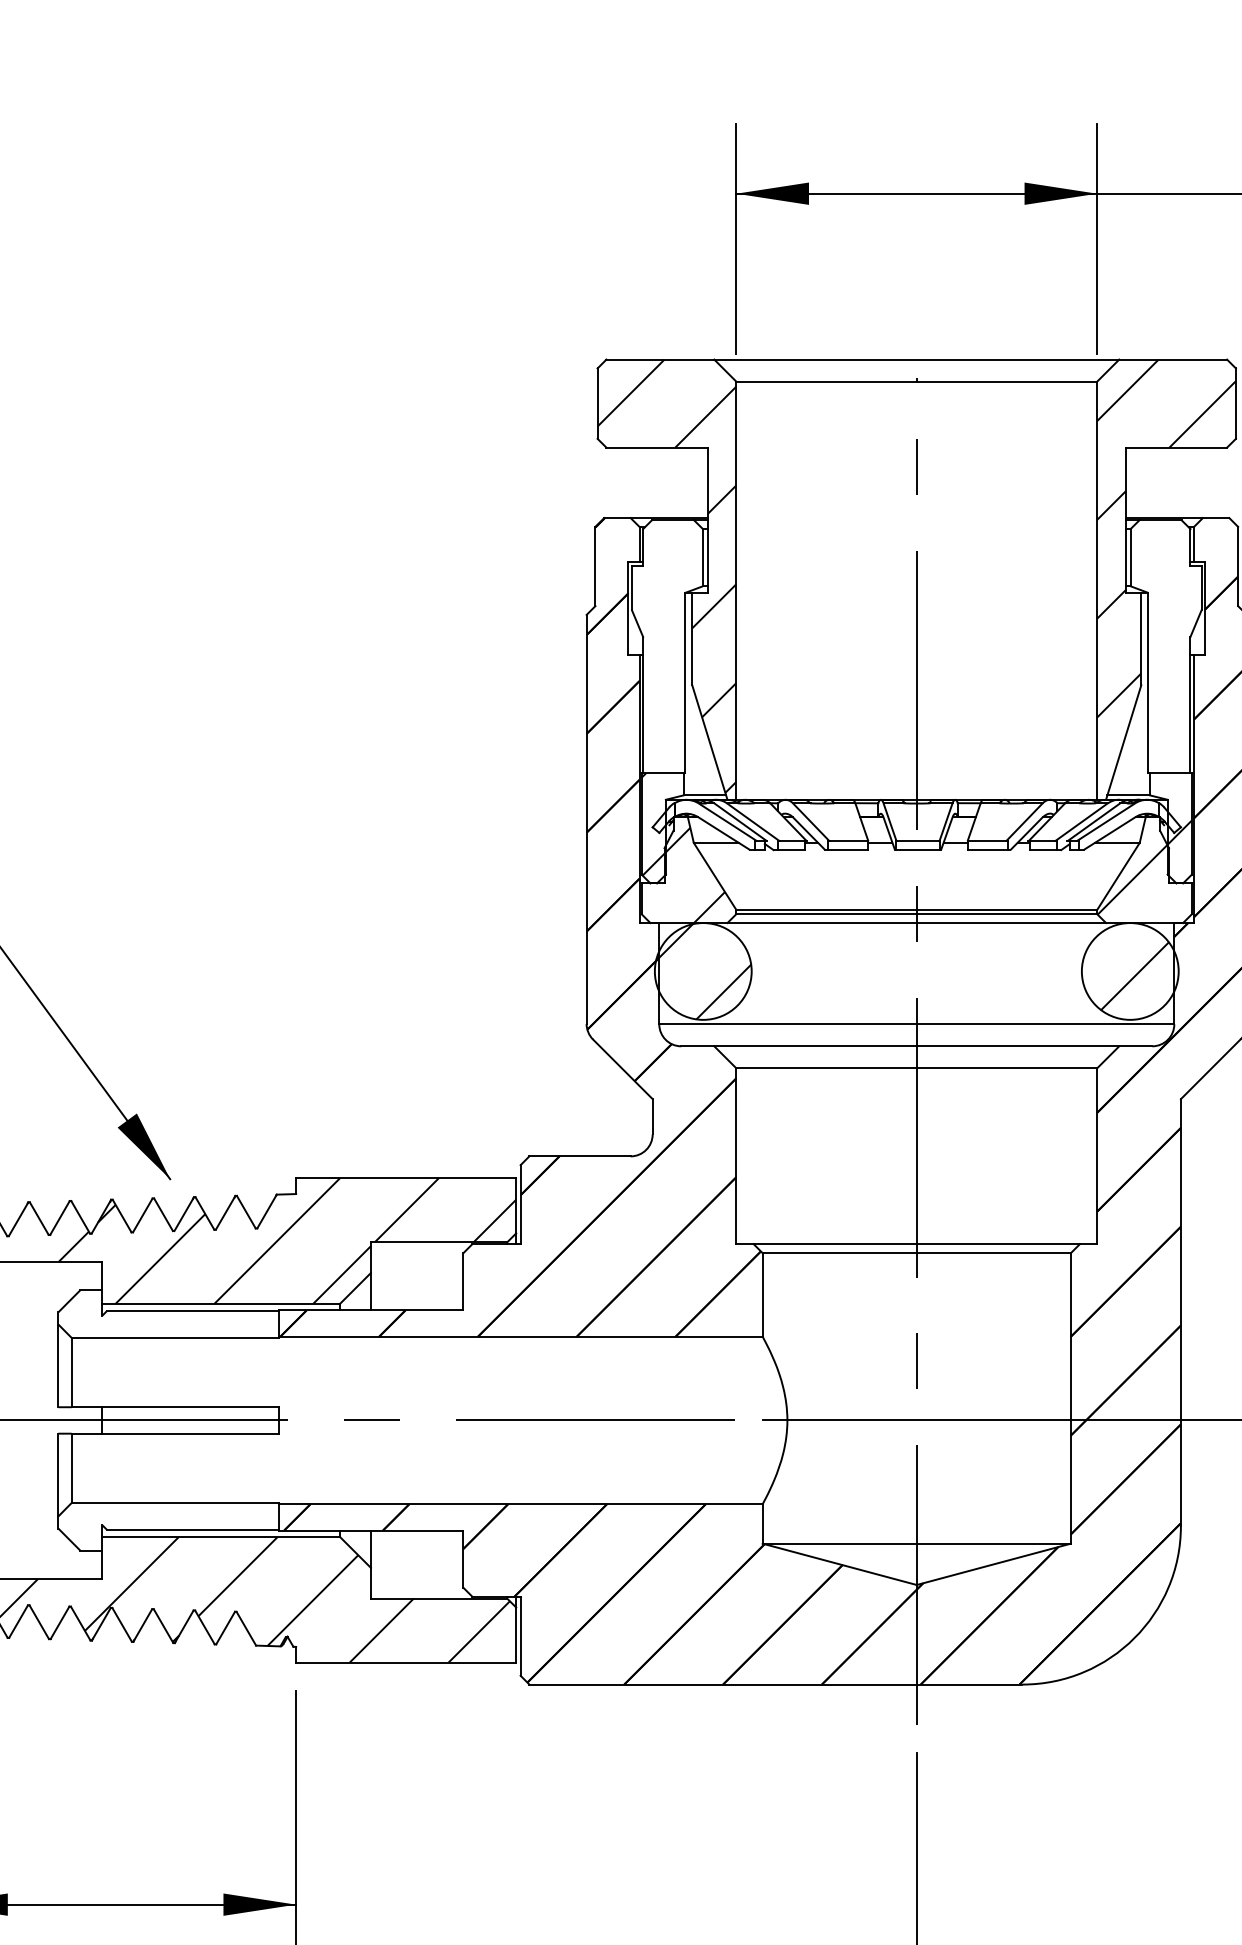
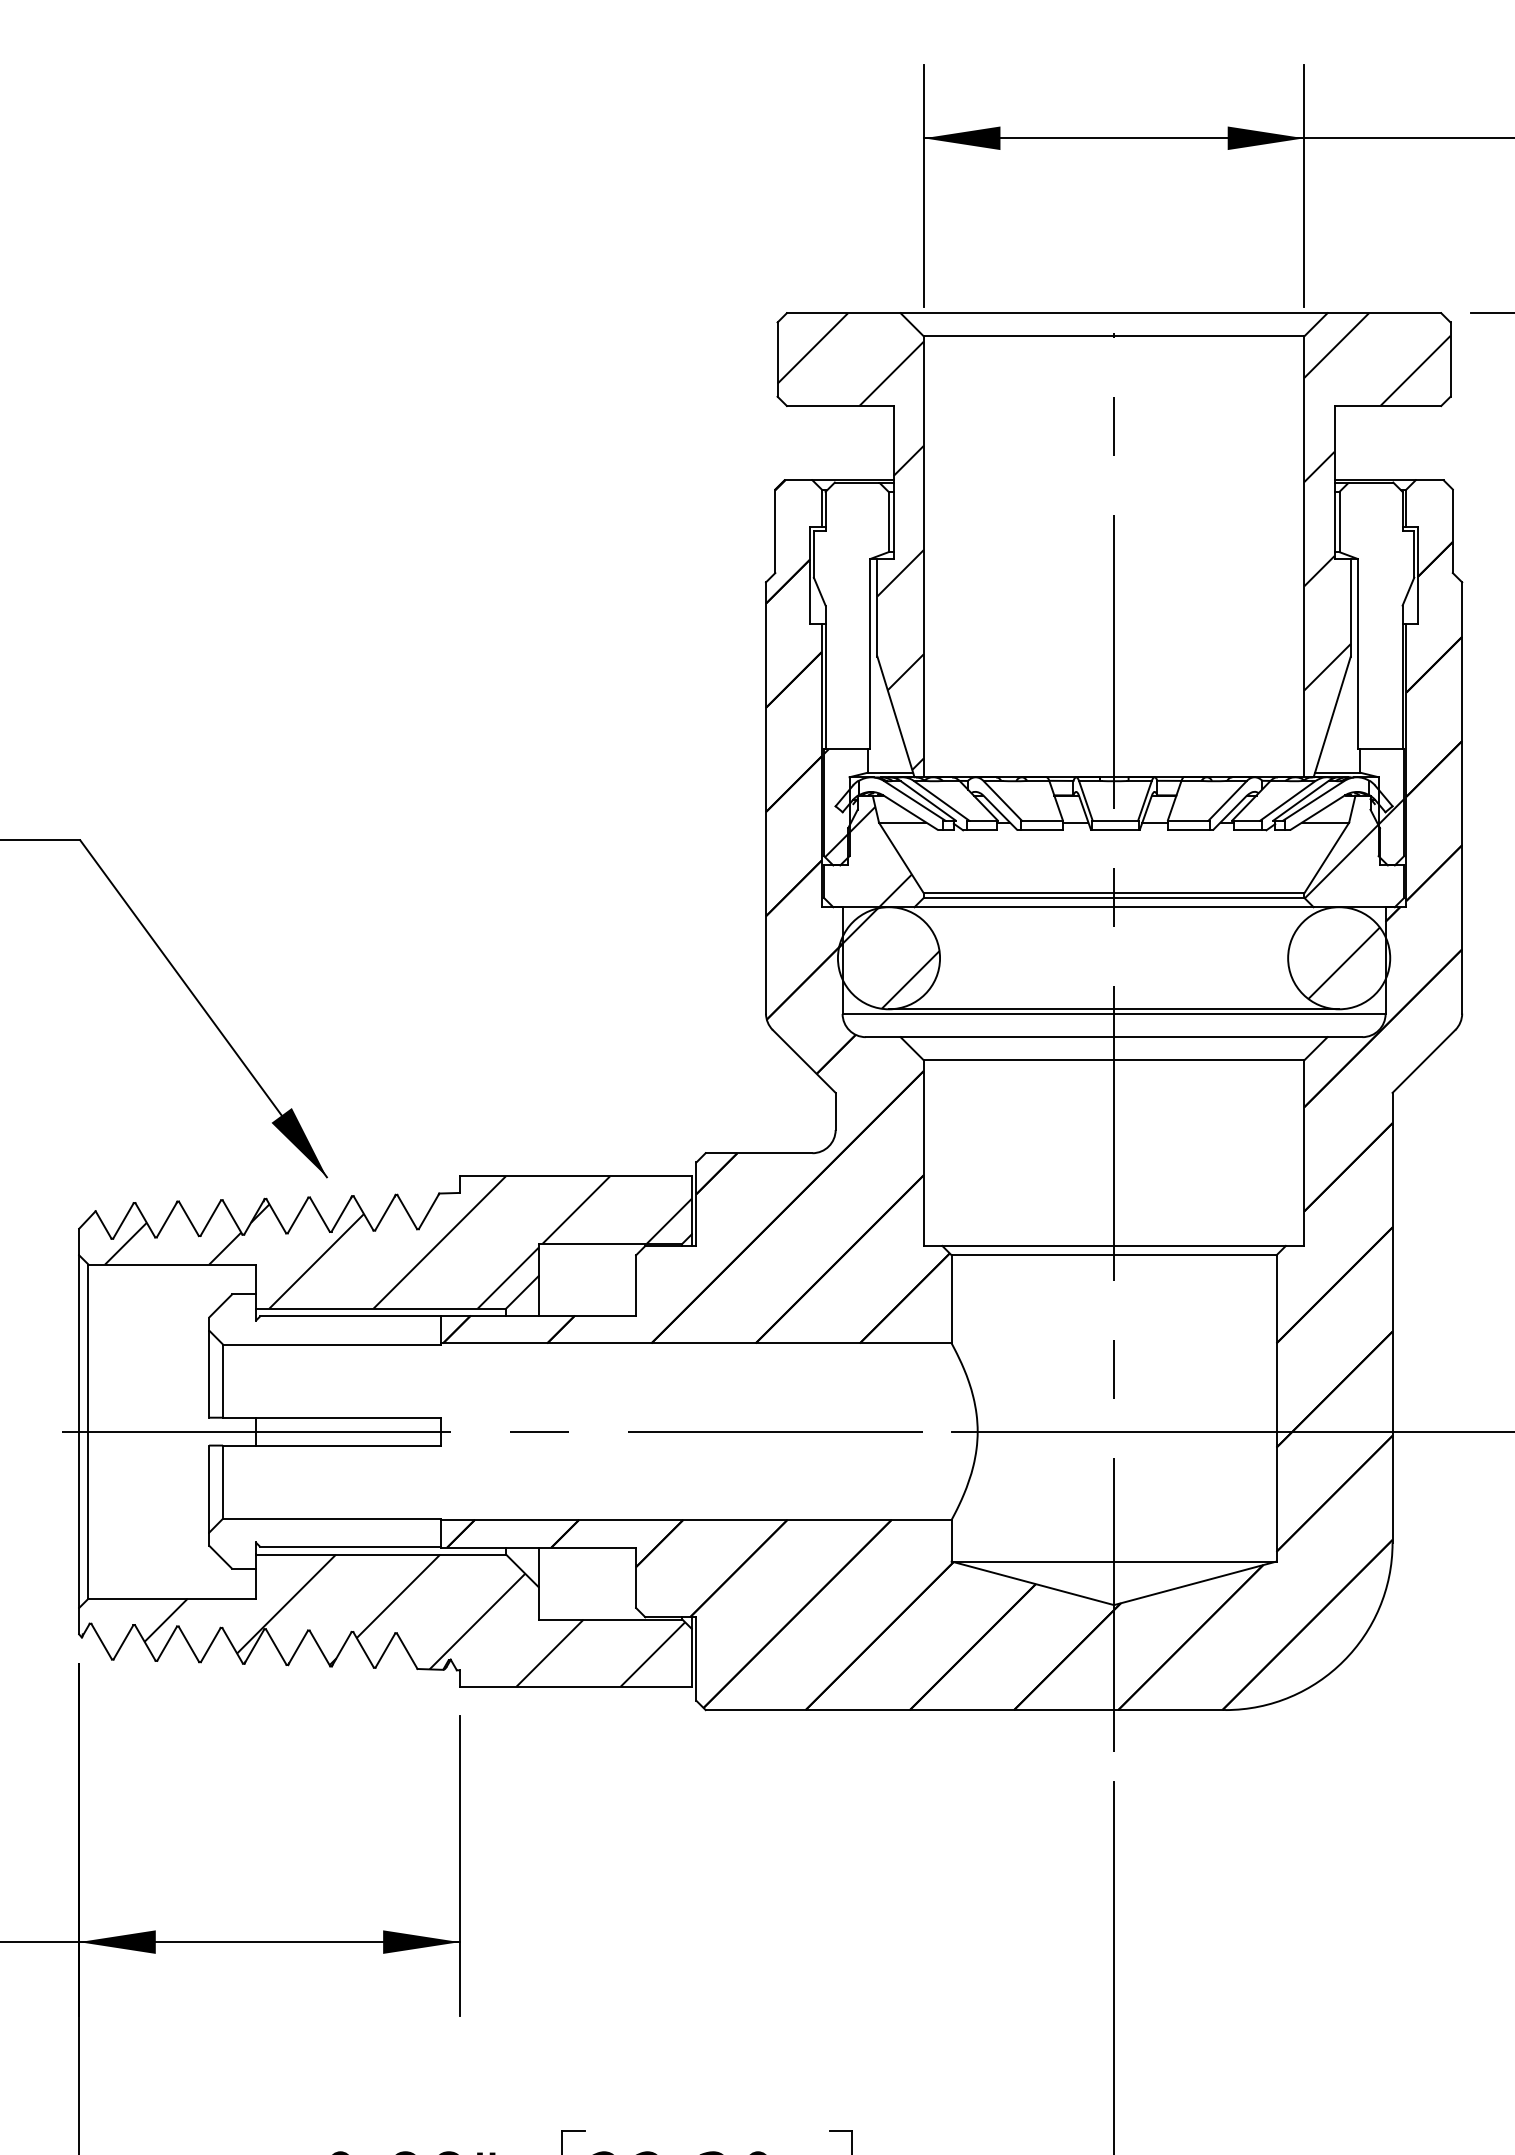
line: (917, 1020) -> (1114, 1009), added

